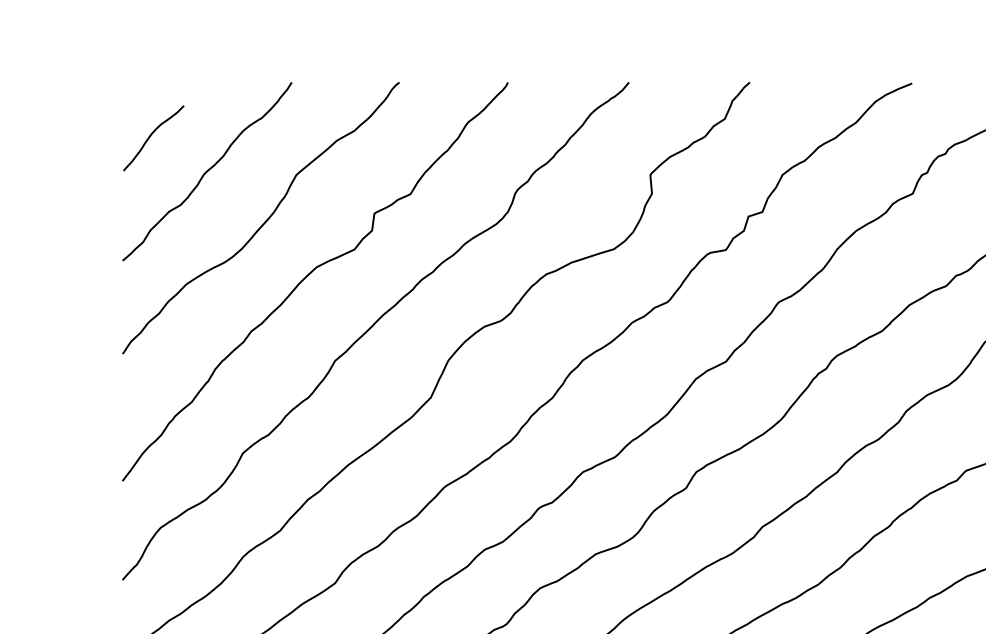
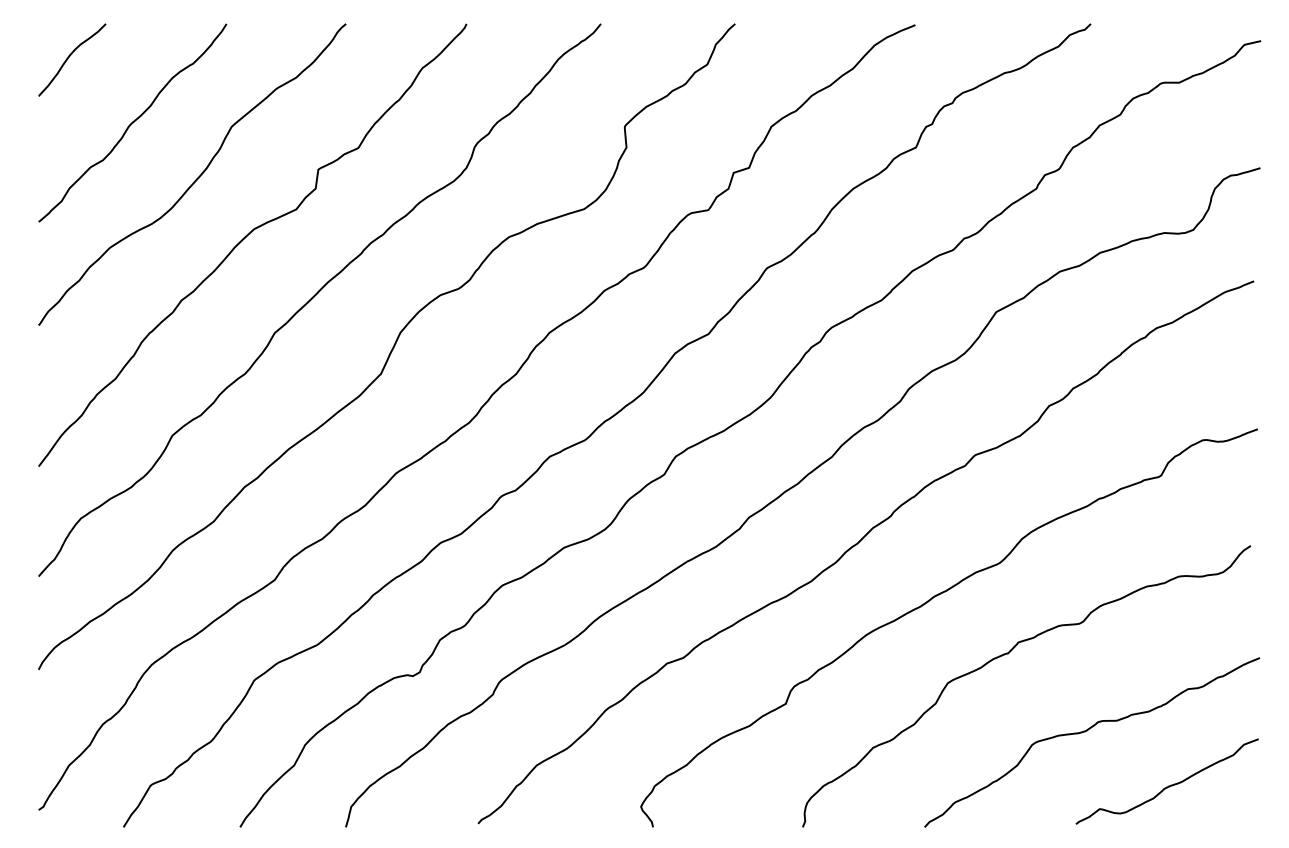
curve: (152, 135) -> (70, 56), moved

